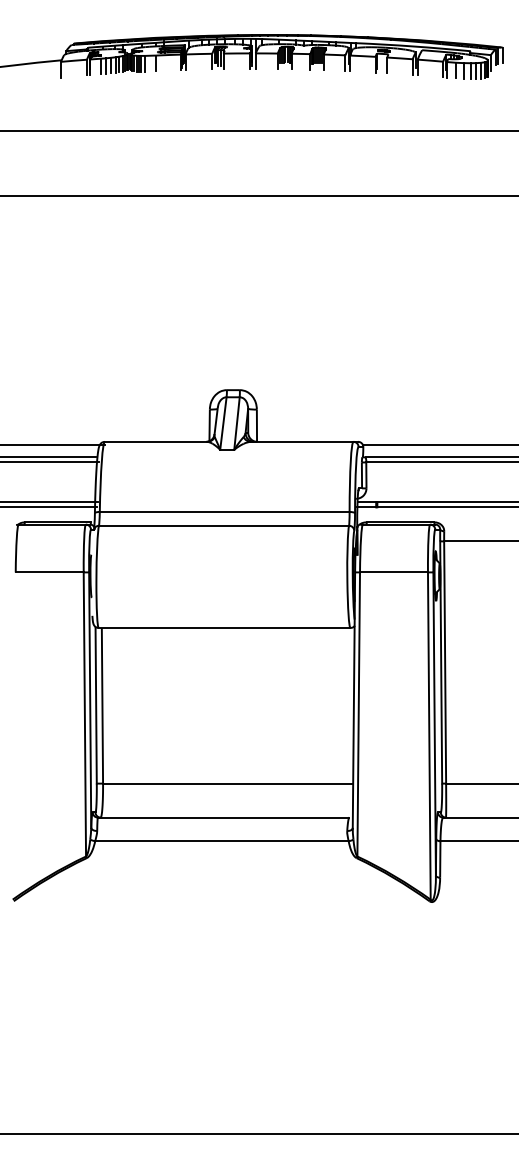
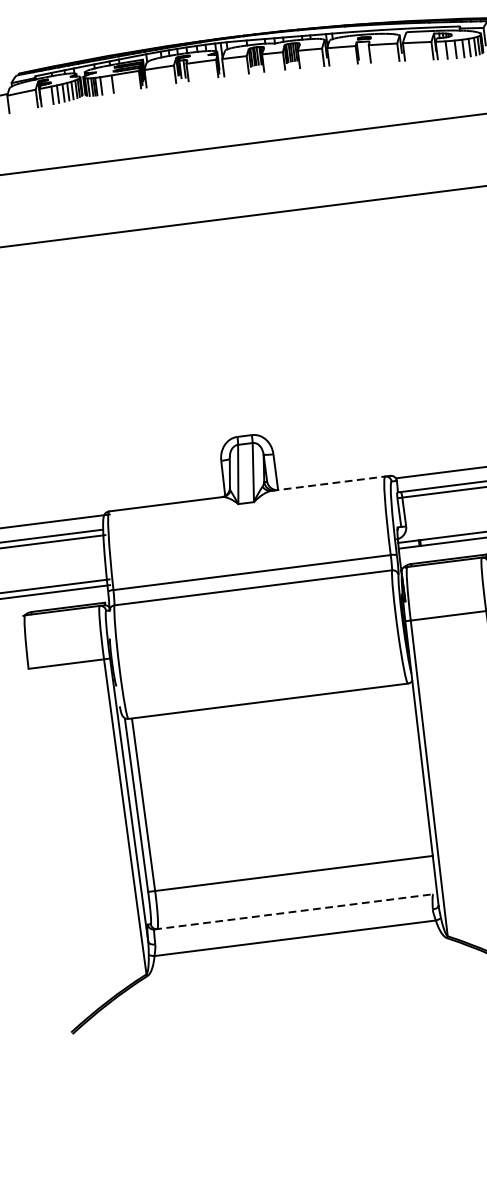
line: (302, 441) -> (328, 483), solid -> dashed
line: (223, 817) -> (293, 911), solid -> dashed

